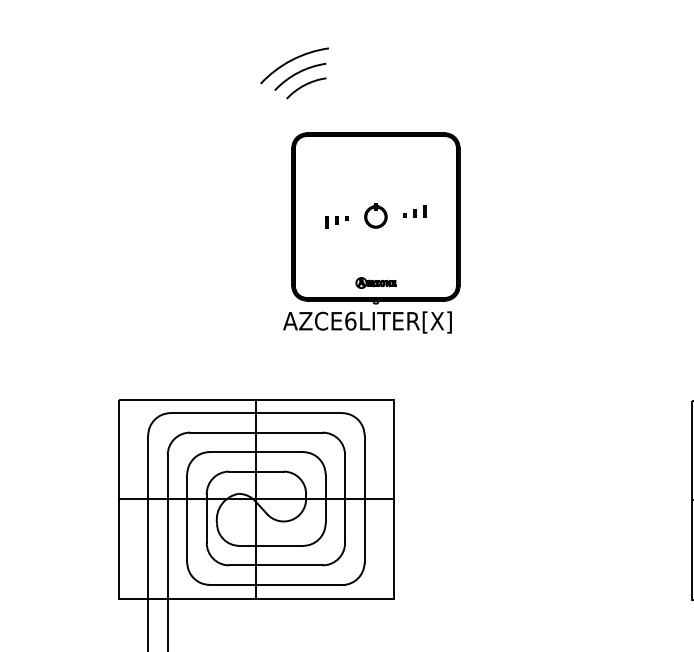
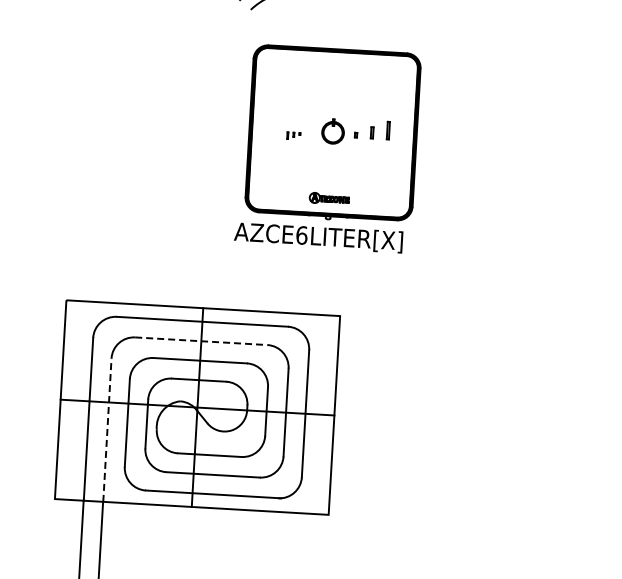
part: (414, 211) -> (371, 129), size x1.6
part: (336, 222) -> (293, 136), size x0.6
line: (256, 432) -> (201, 341), solid -> dashed
line: (167, 526) -> (107, 429), solid -> dashed

